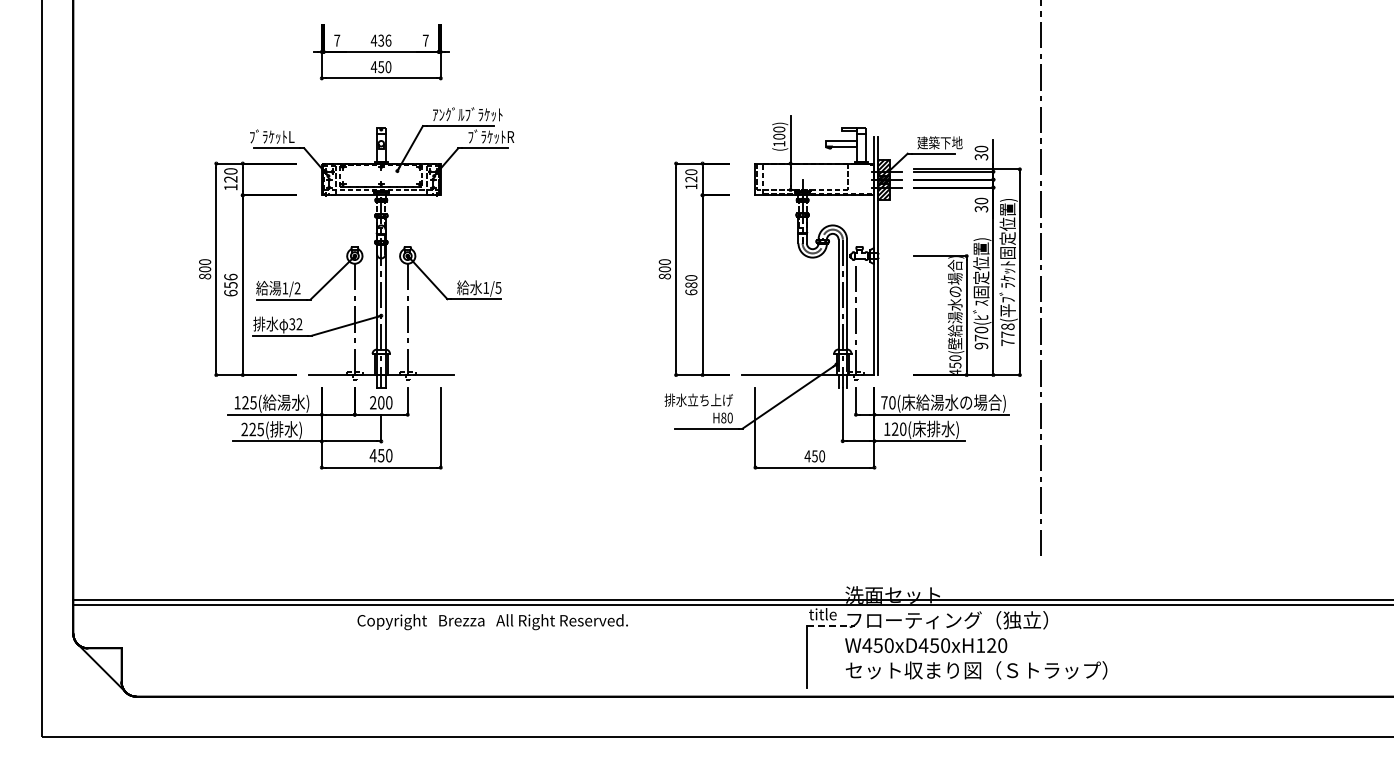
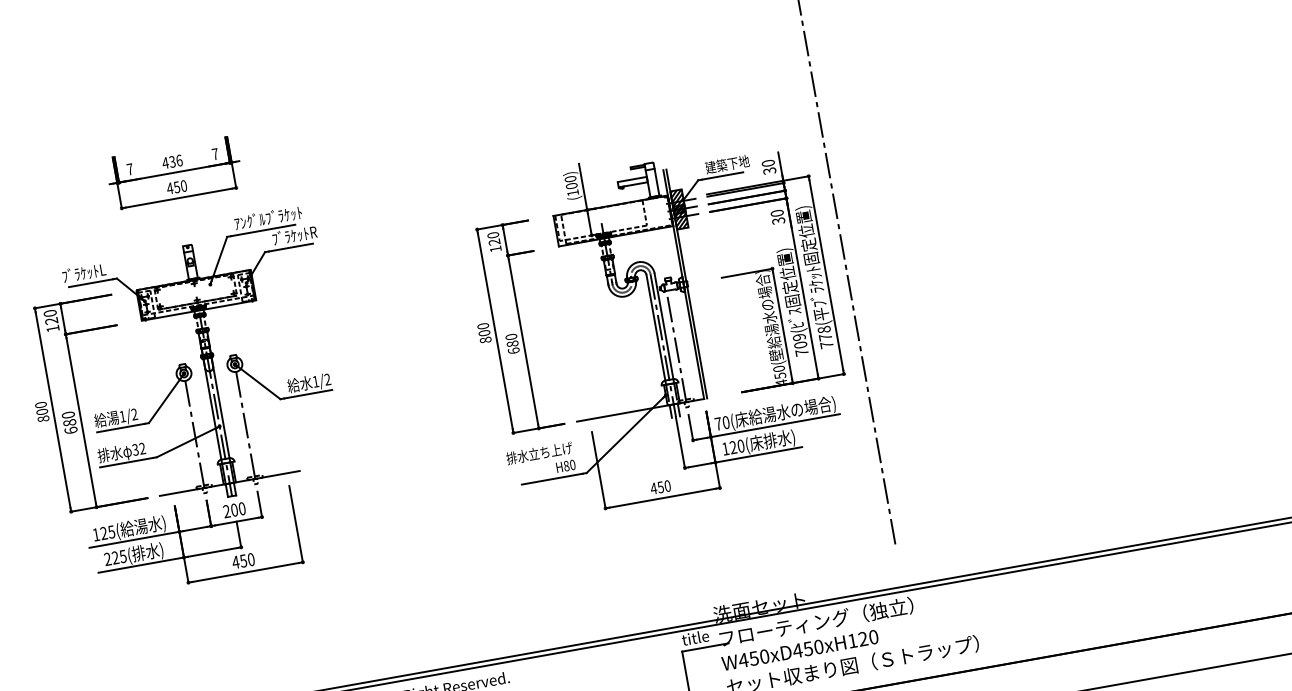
text: (230, 280) -> (68, 418), 656 -> 680
text: (498, 287) -> (327, 379), 1/5 -> 1/2
text: (981, 337) -> (800, 344), 970( -> 709(
line: (831, 625) -> (705, 647), dashed -> solid

